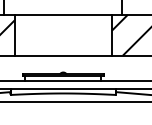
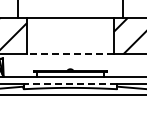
line: (62, 55) -> (69, 54), solid -> dashed
line: (63, 88) -> (70, 83), solid -> dashed

